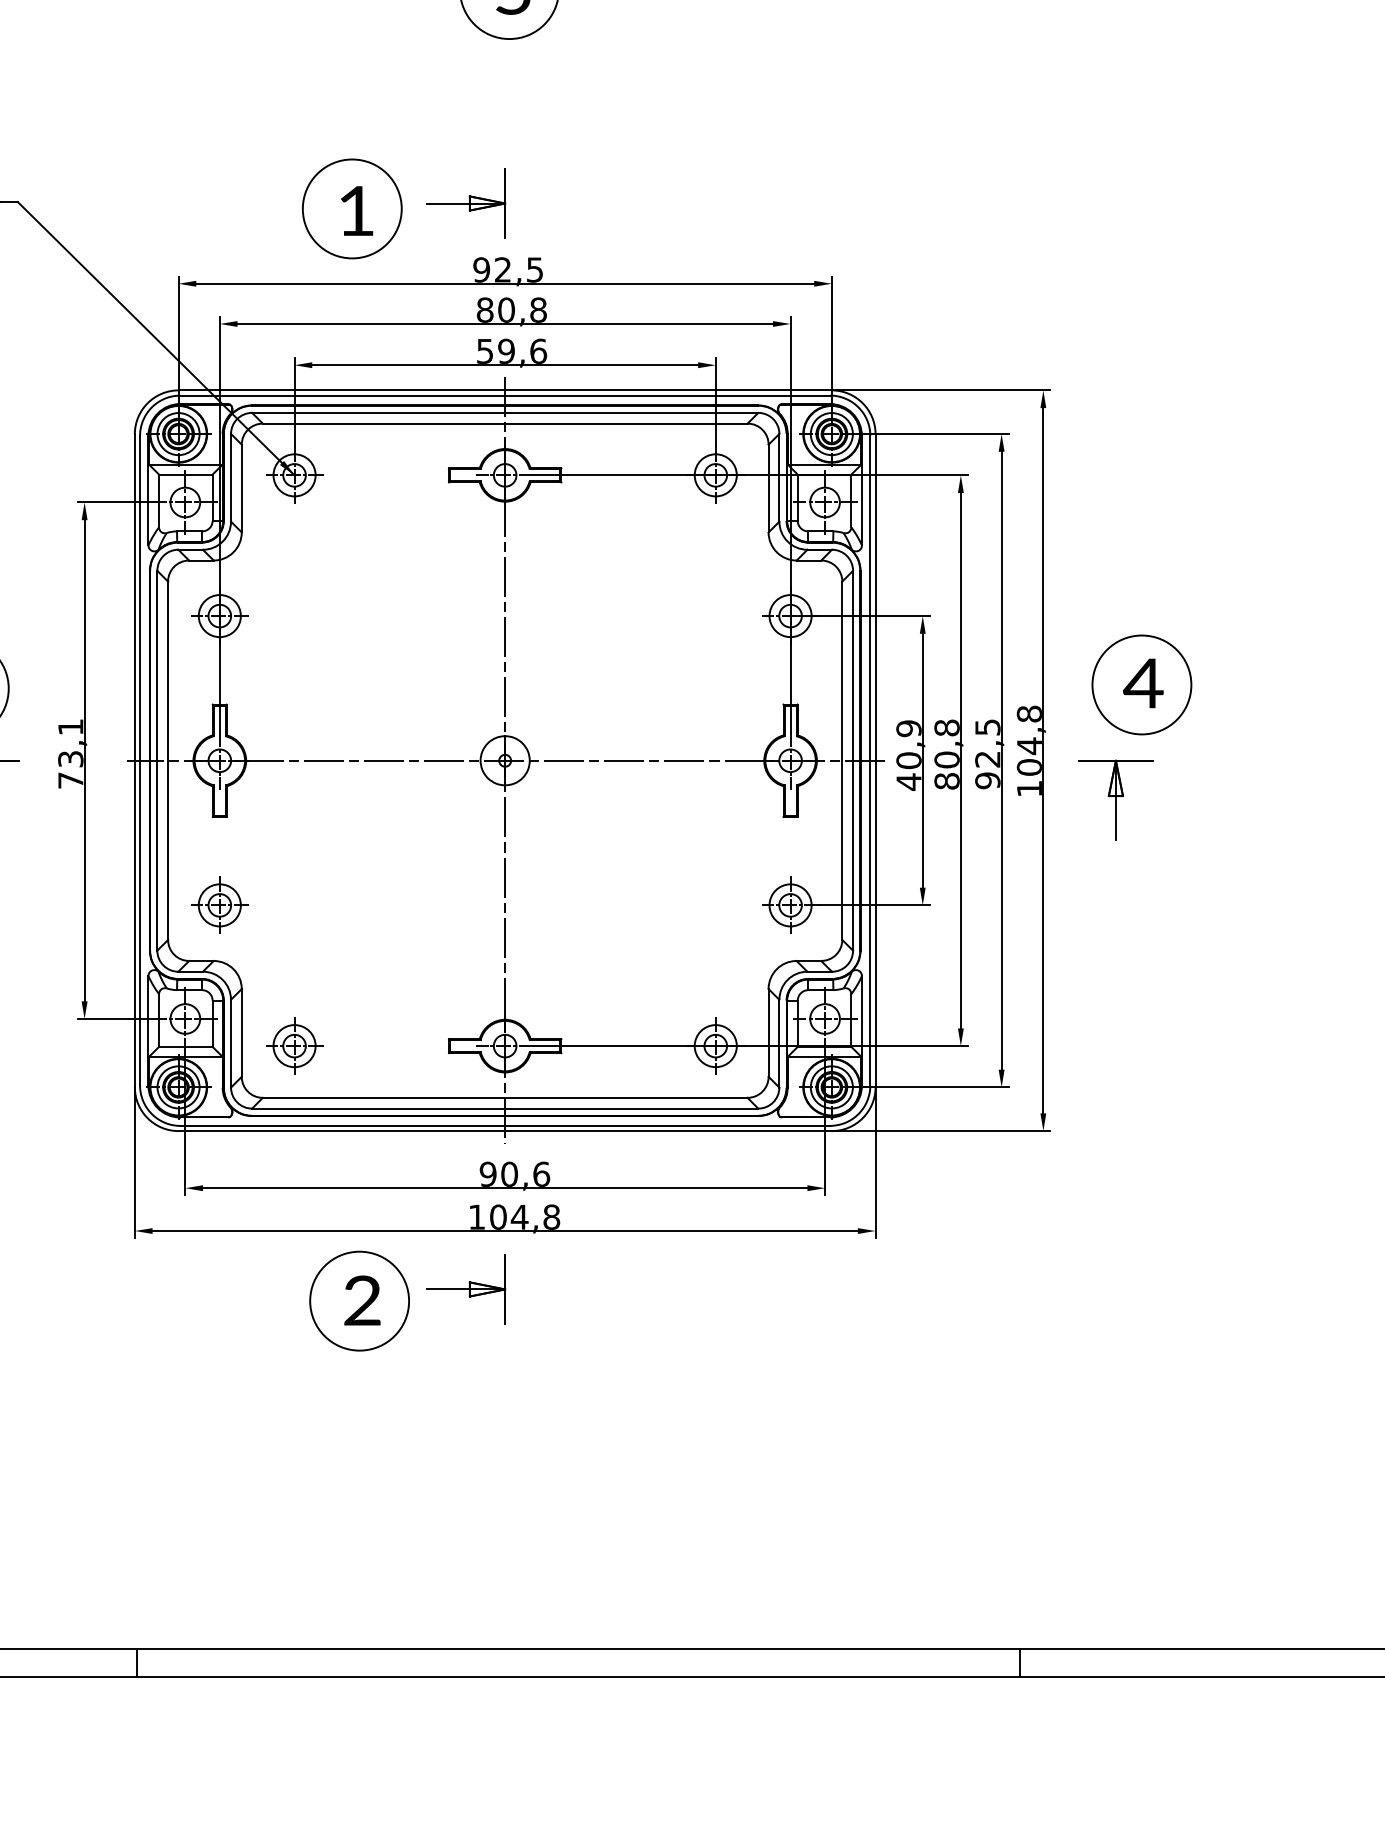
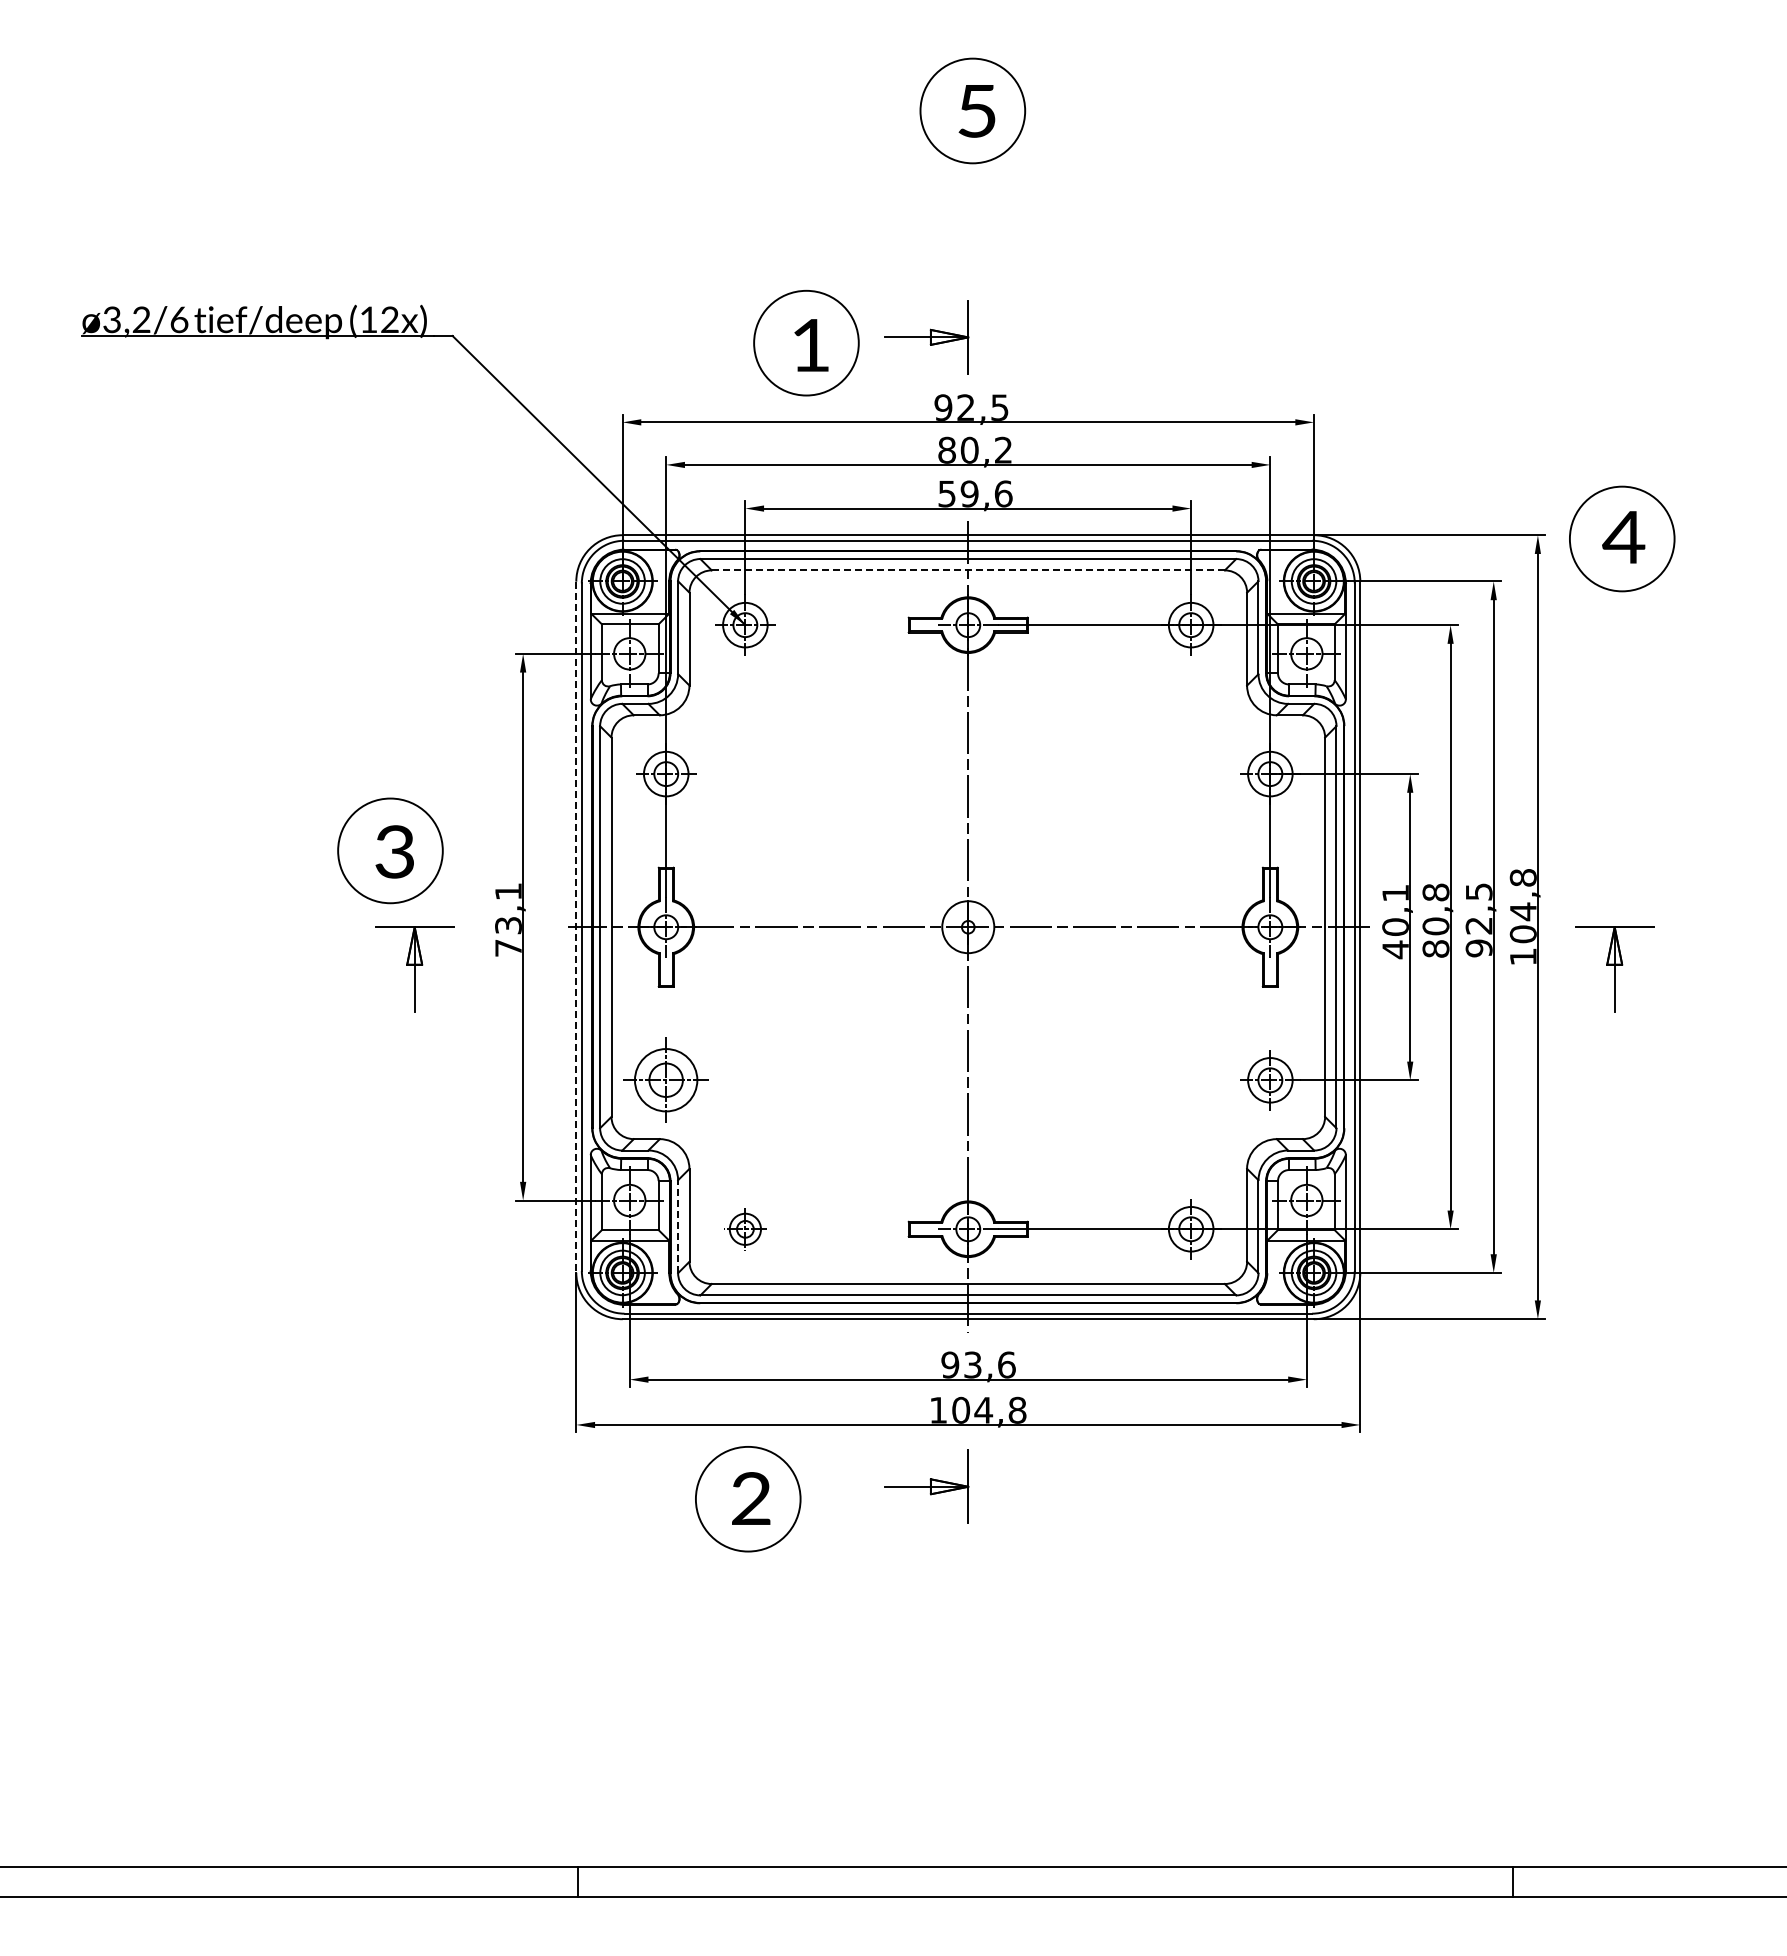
text: (538, 309) -> (1003, 449), 80,8 -> 80,2
line: (505, 423) -> (968, 570), solid -> dashed
part: (1142, 684) -> (1622, 538), moved
text: (908, 728) -> (1395, 893), 40,9 -> 40,1
line: (135, 761) -> (576, 927), solid -> dashed
part: (220, 905) -> (666, 1080), size x1.4
line: (231, 1043) -> (678, 1226), solid -> dashed
part: (294, 1046) -> (745, 1229), size x0.7
text: (509, 1173) -> (972, 1364), 90,6 -> 93,6
part: (359, 1301) -> (748, 1499), moved

